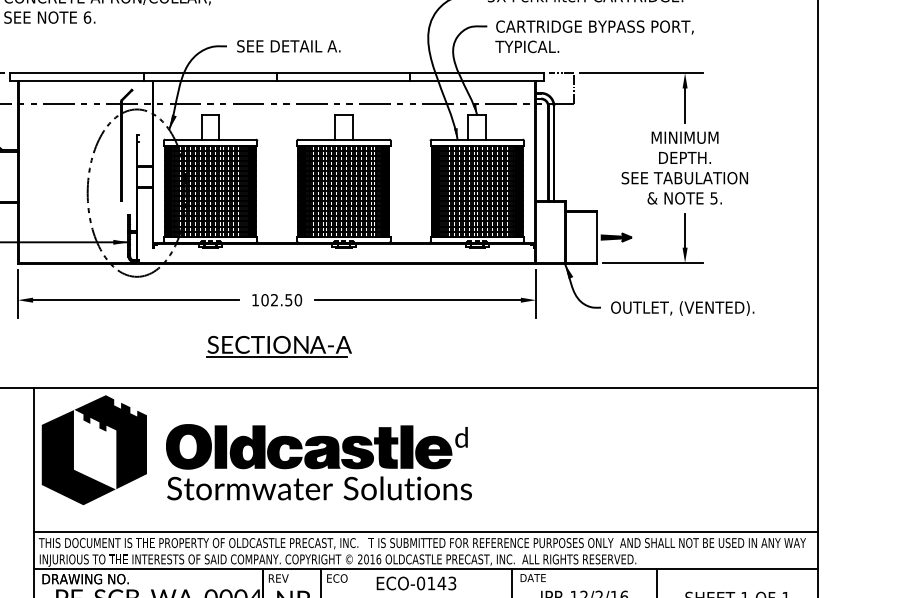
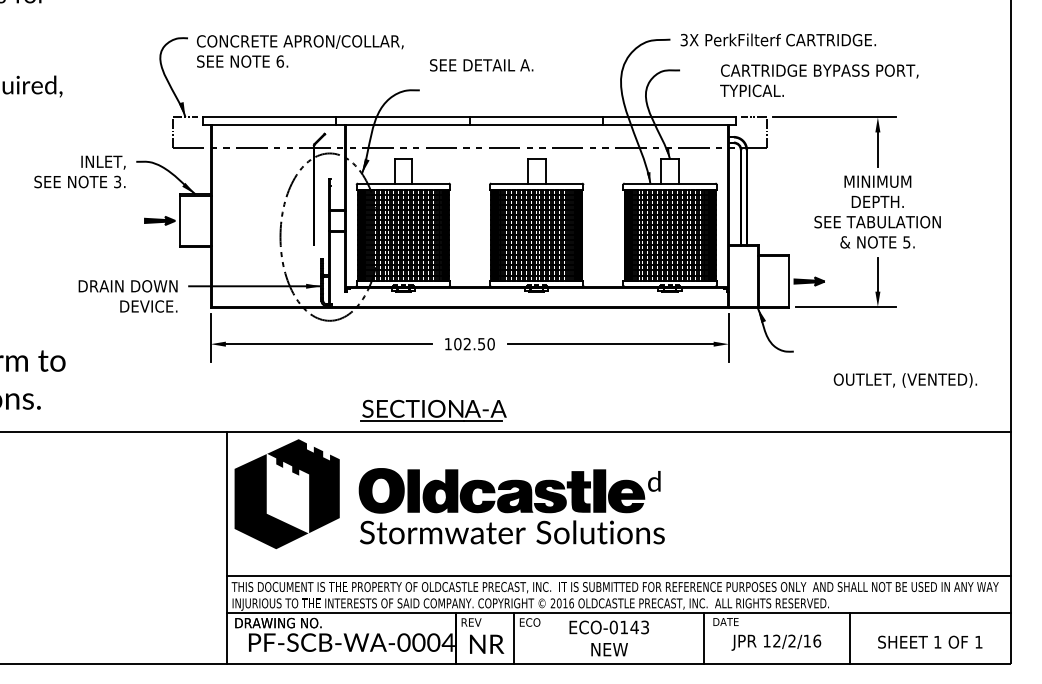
text: (594, 36) -> (819, 80), moved
text: (288, 46) -> (481, 65), moved
text: (681, 308) -> (904, 380), moved
part: (278, 346) -> (433, 410), moved

